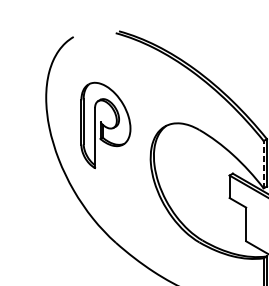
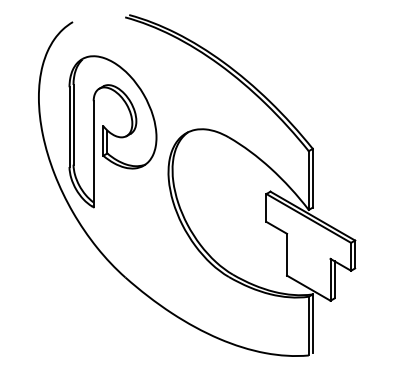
part: (105, 125) -> (112, 131), size x1.43
line: (263, 164) -> (308, 180), dashed -> solid

